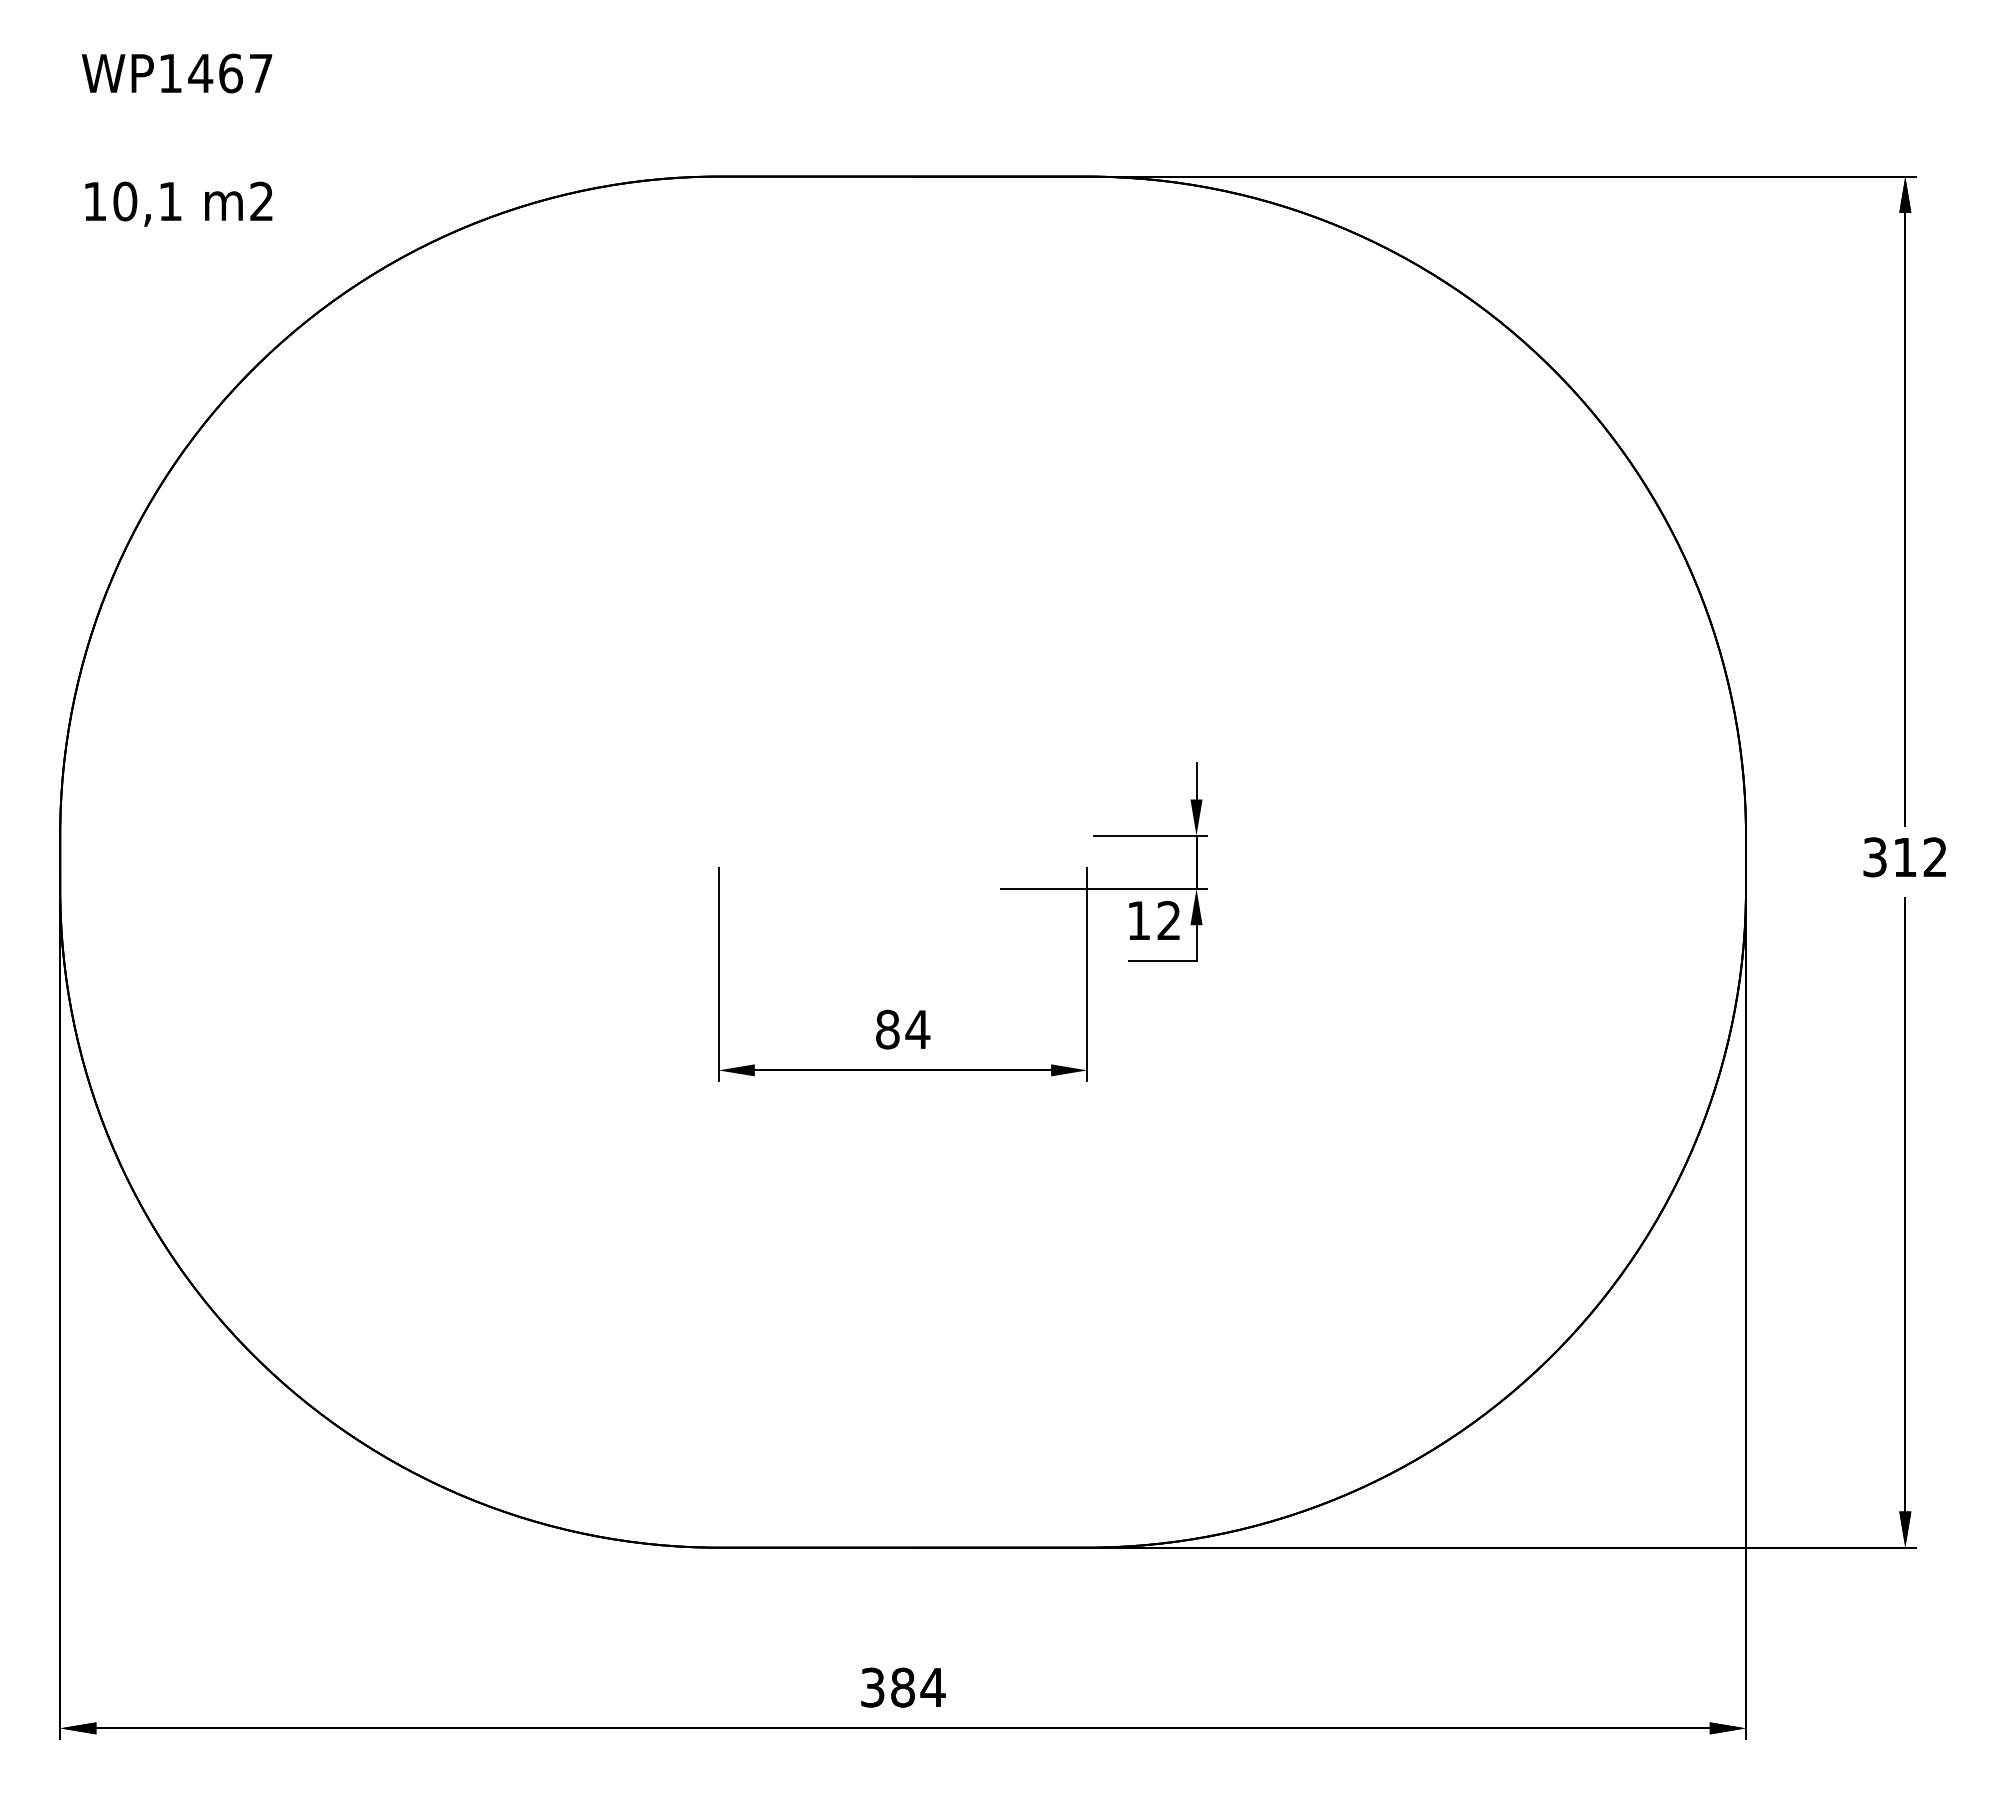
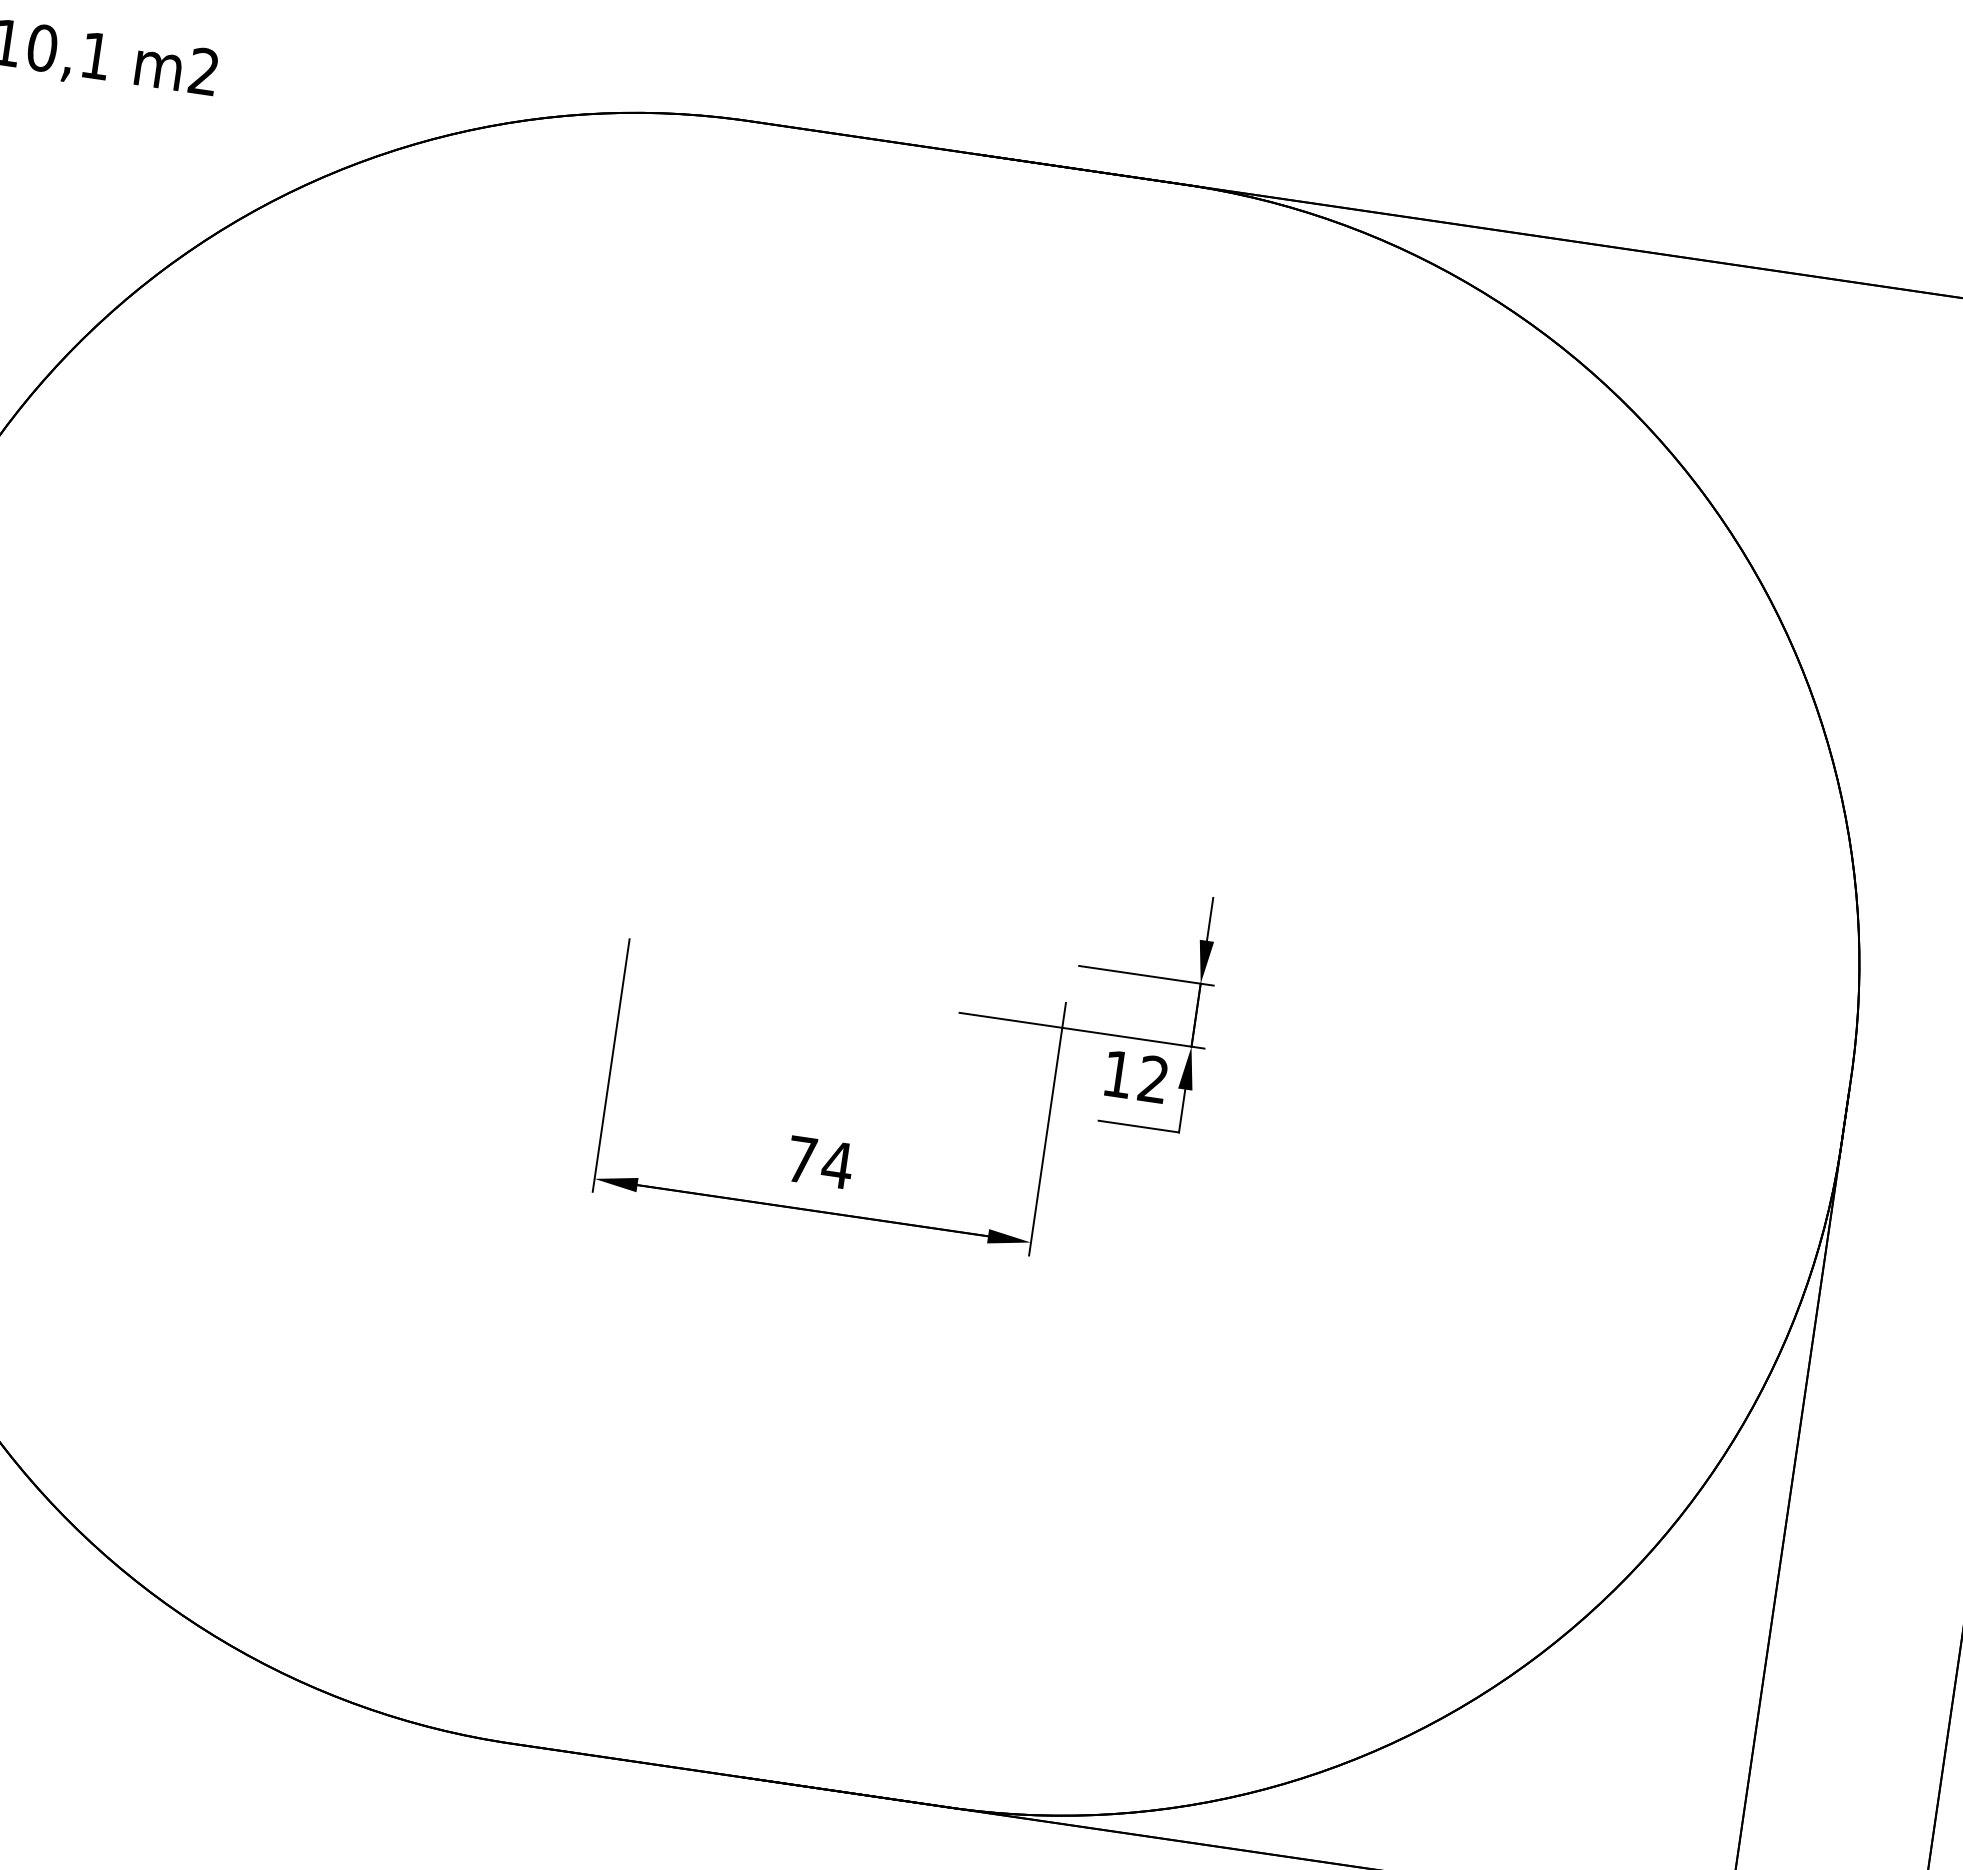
text: (887, 1029) -> (801, 1159), 84 -> 74

